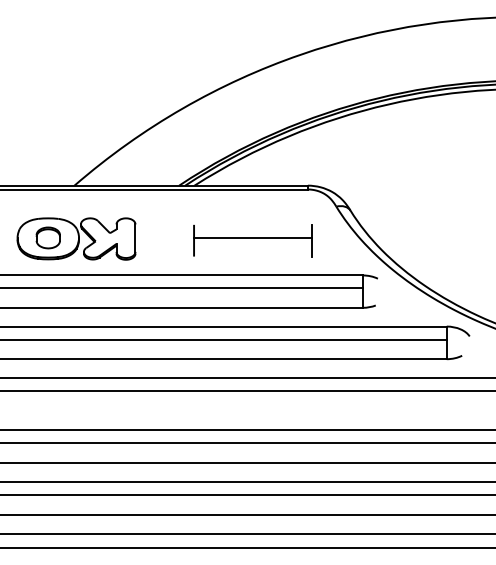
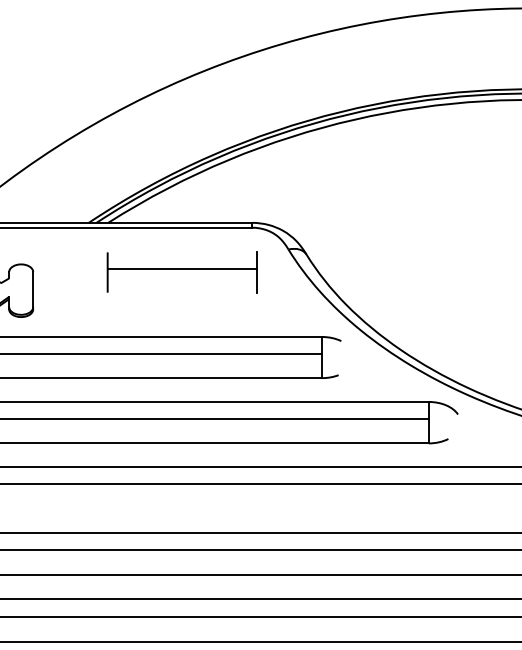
part: (252, 240) -> (181, 272), moved

